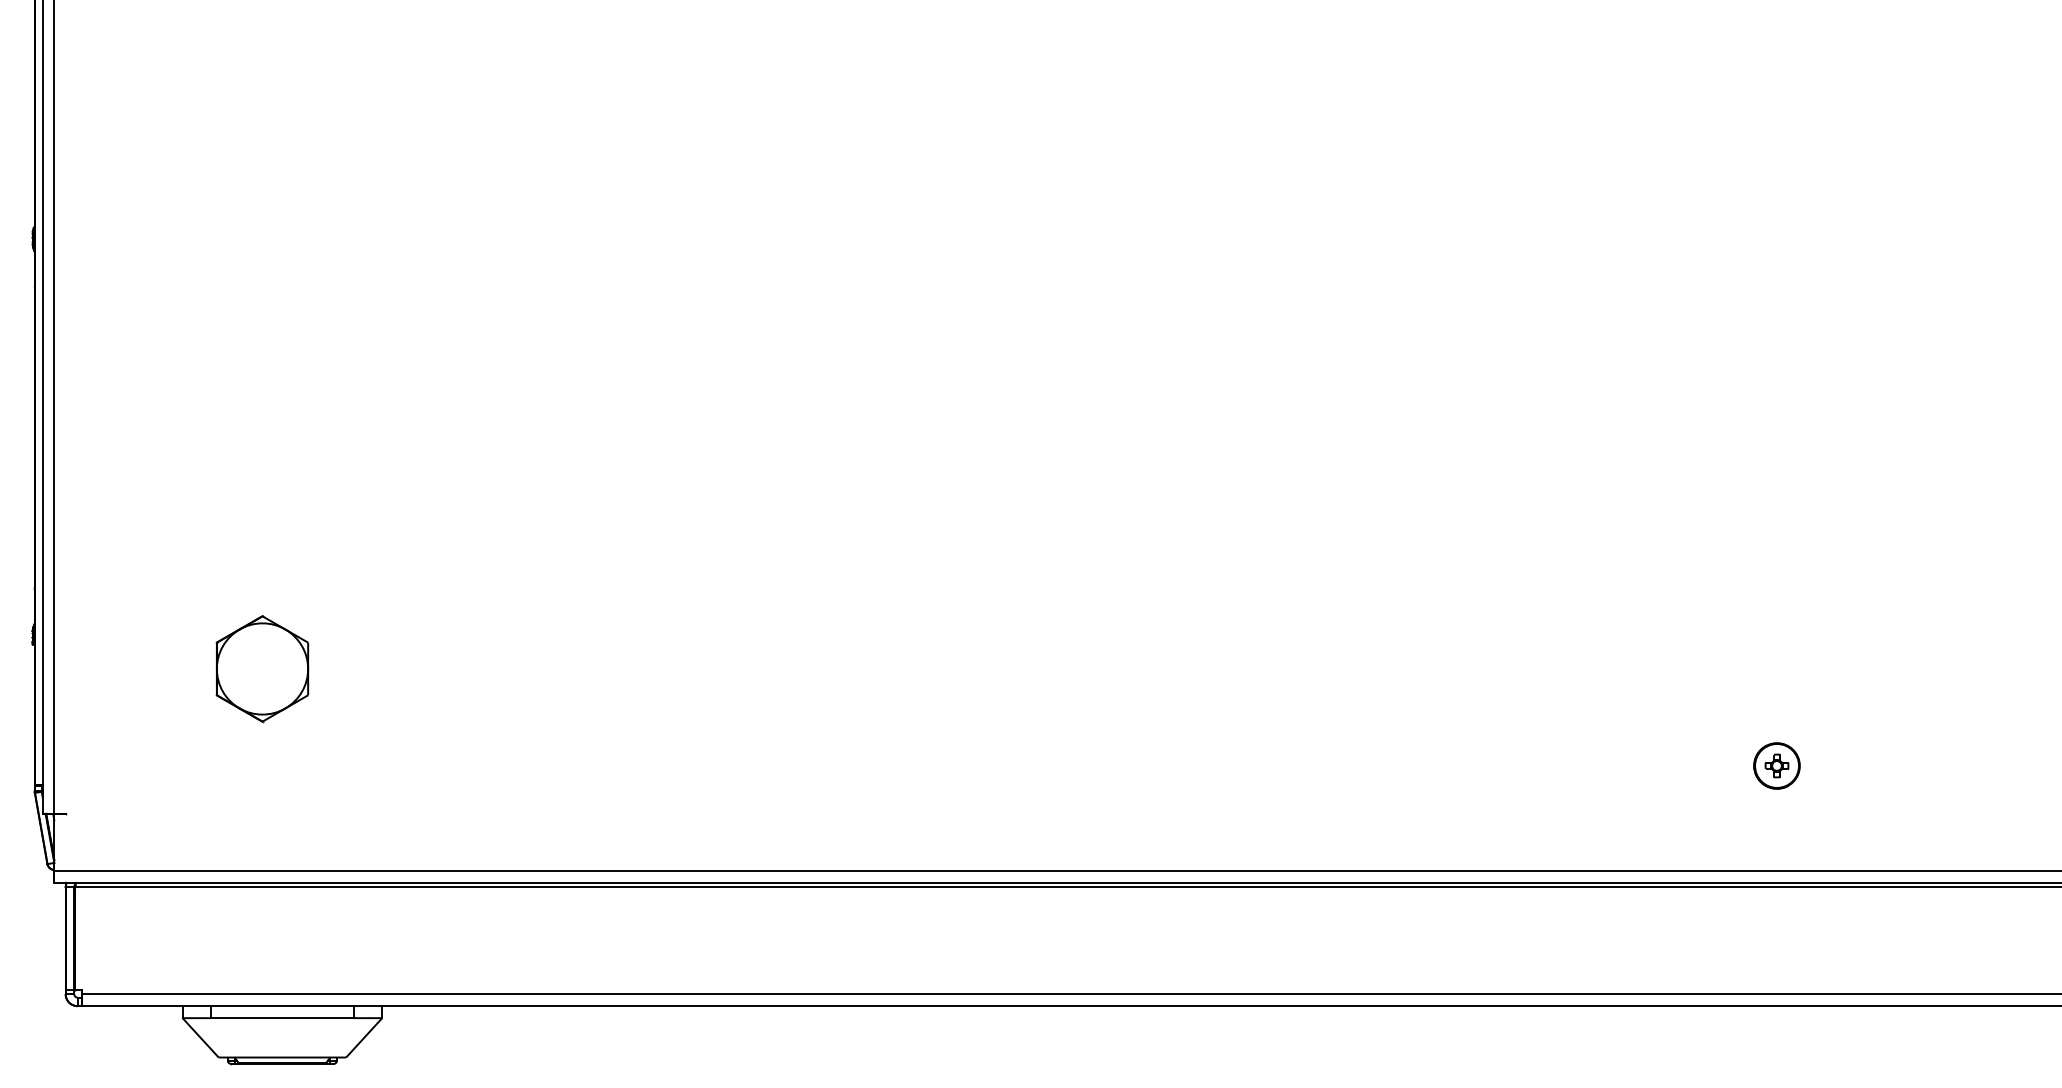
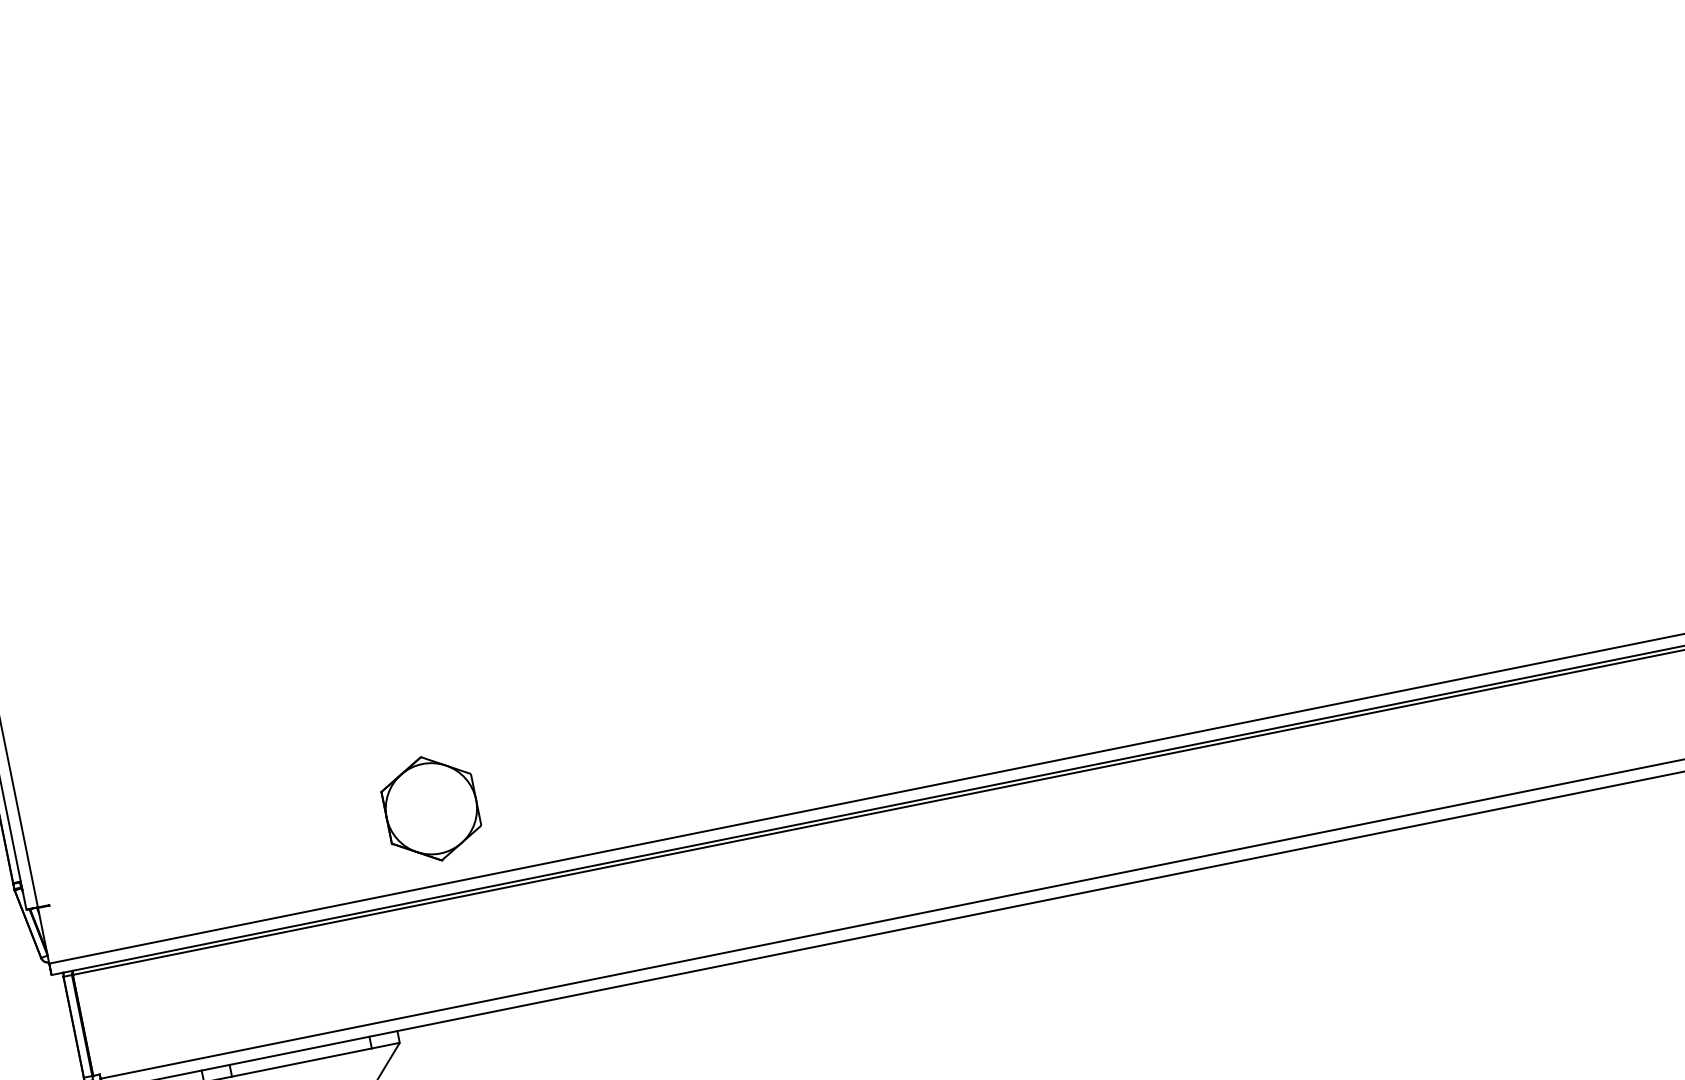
part: (262, 669) -> (431, 809), moved

